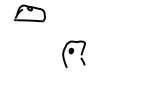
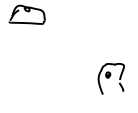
part: (73, 54) -> (110, 79), moved

